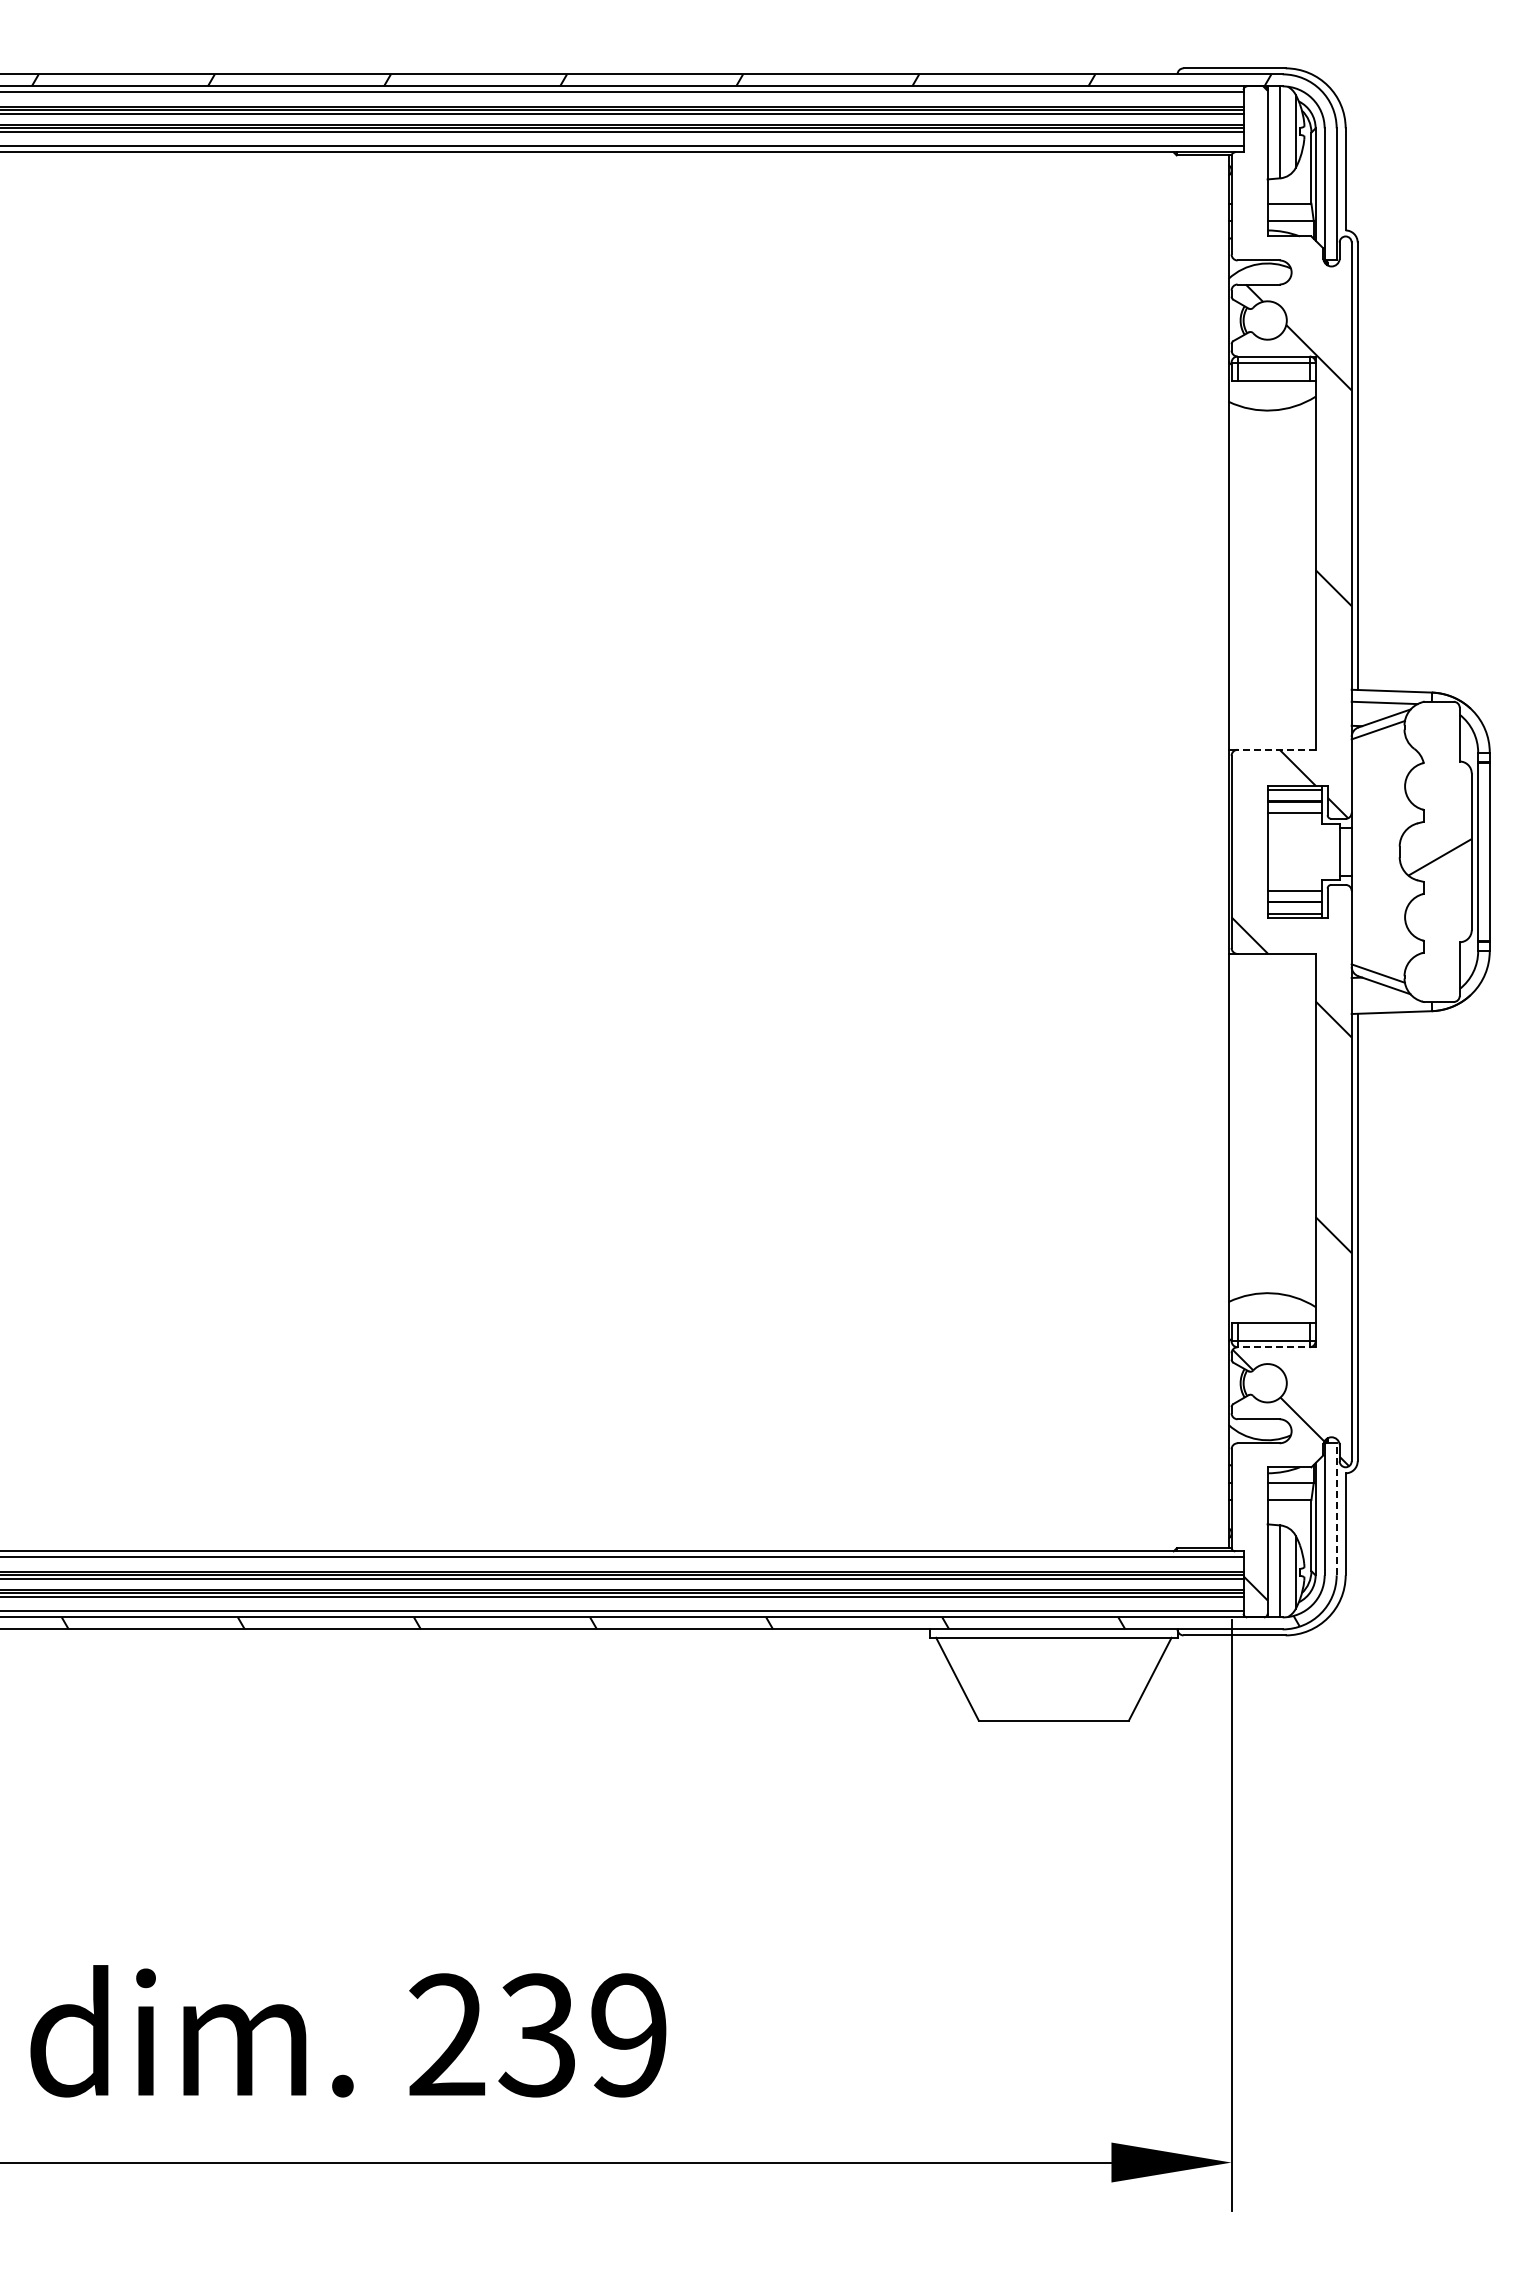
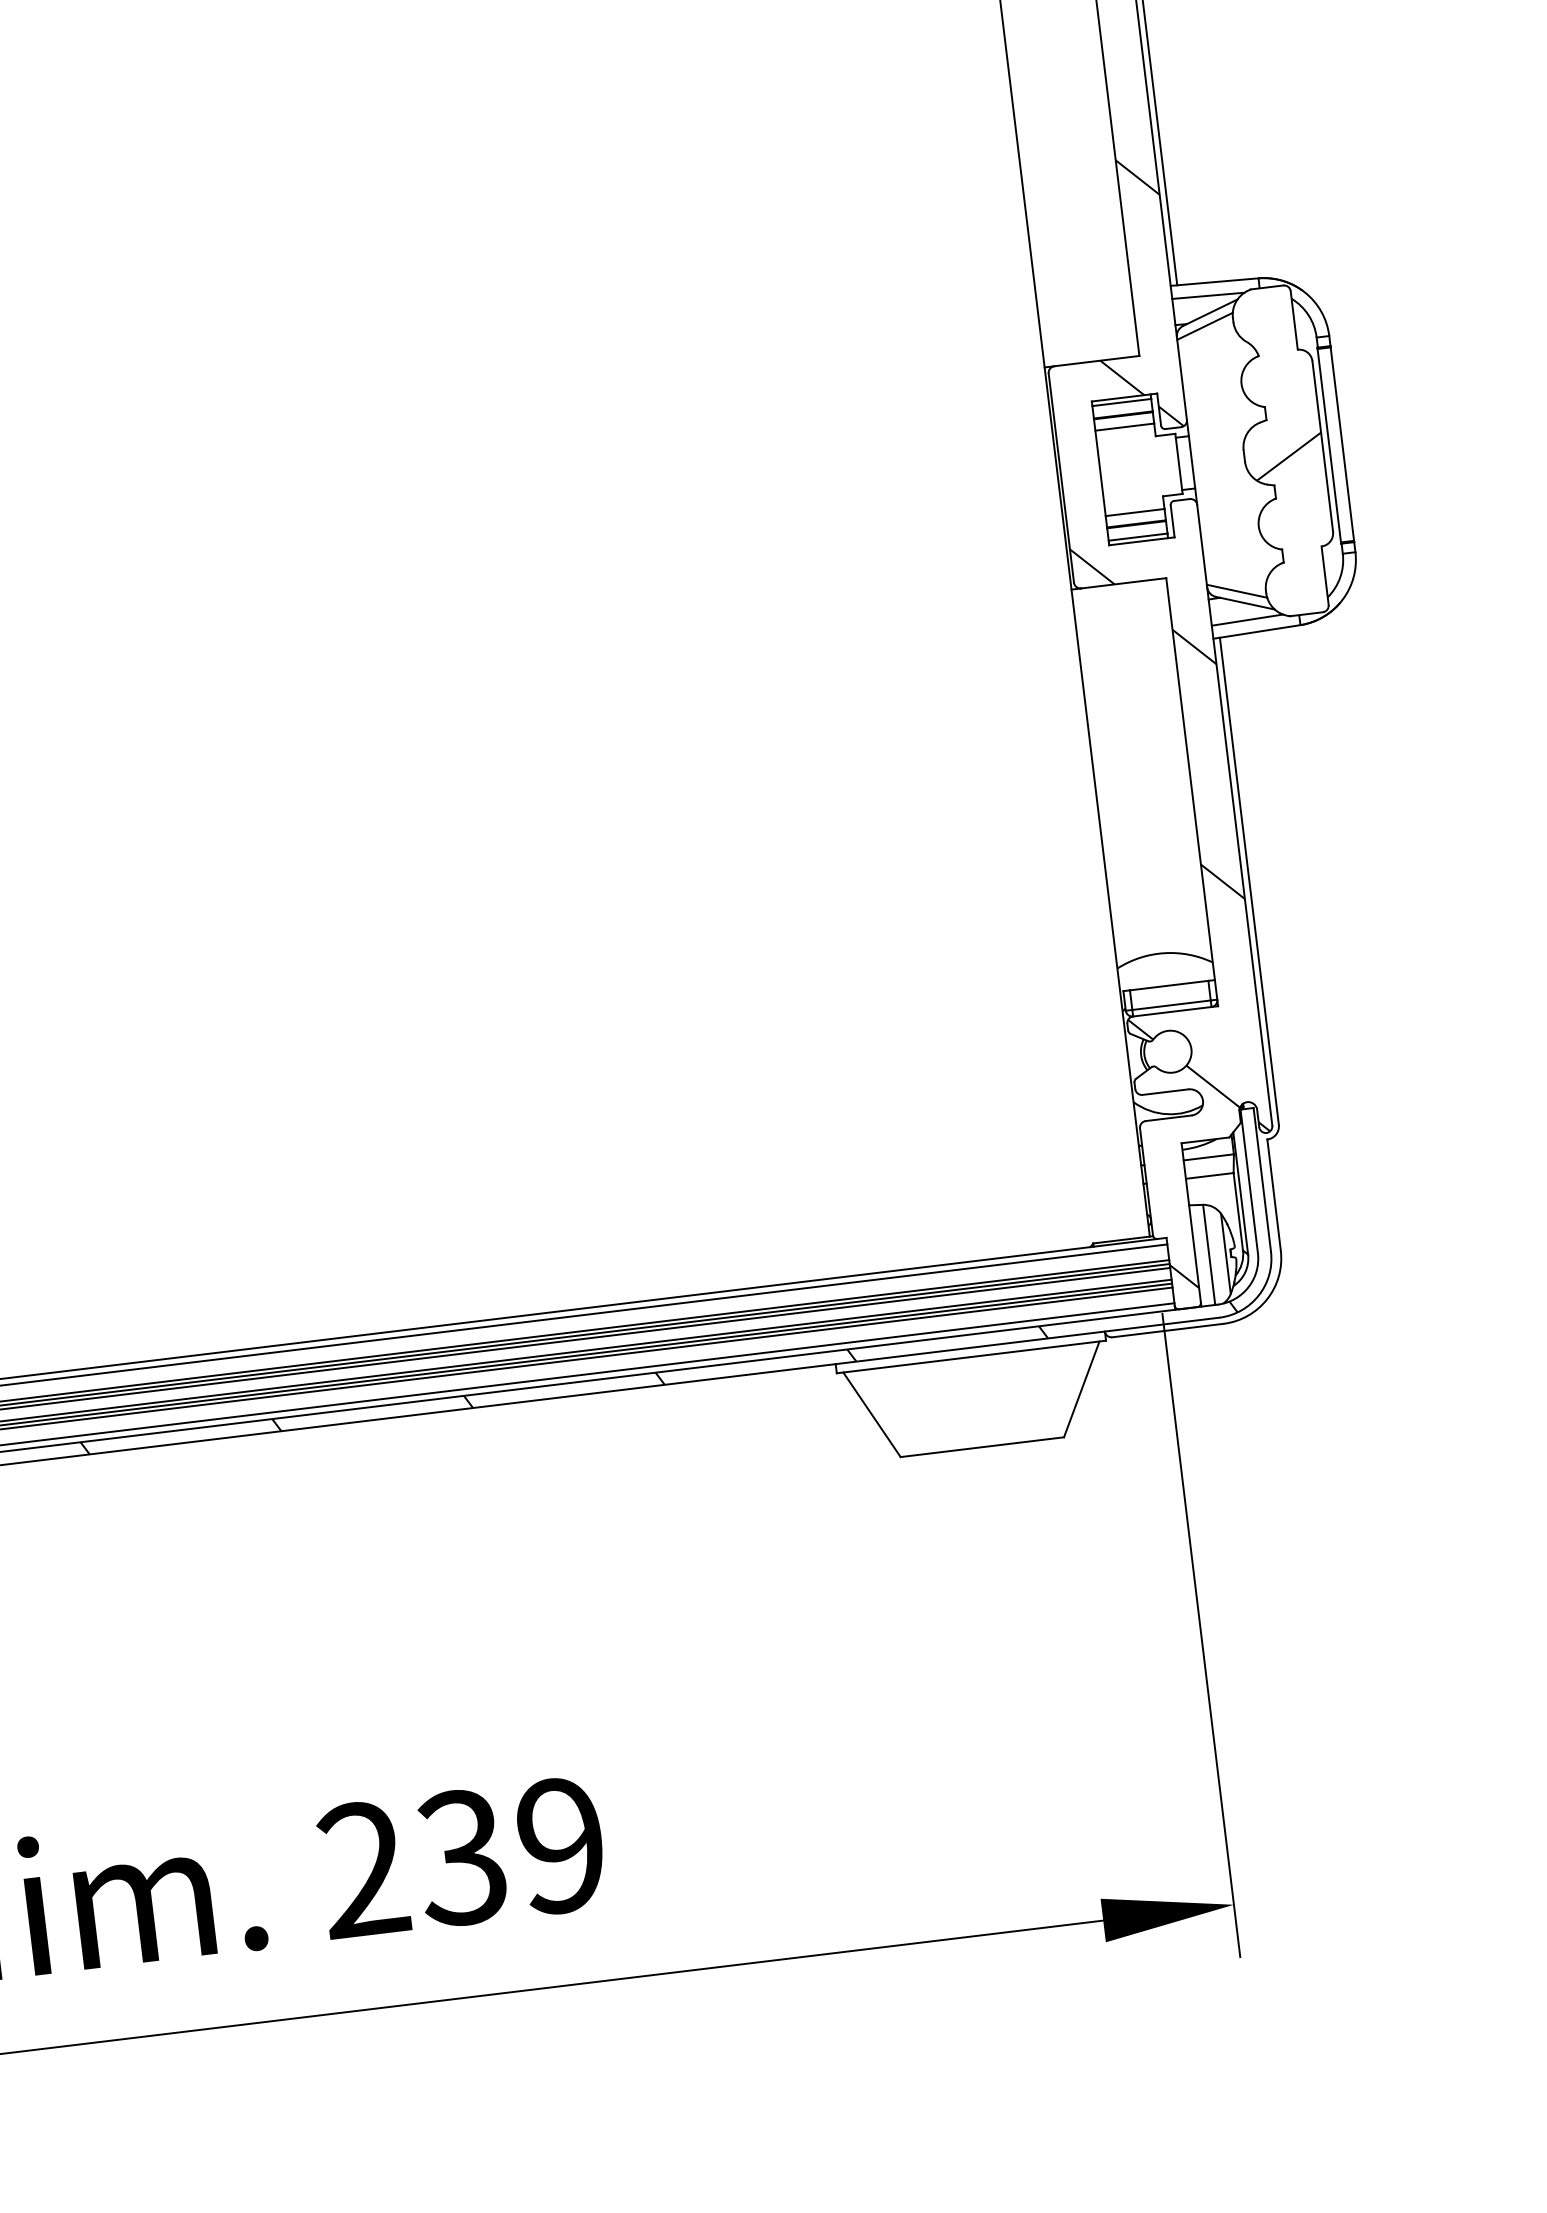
line: (1276, 749) -> (1096, 360), dashed -> solid
line: (1384, 1000) -> (1247, 619), added
line: (1276, 1347) -> (1175, 1011), dashed -> solid
line: (1336, 1508) -> (1262, 1179), dashed -> solid

